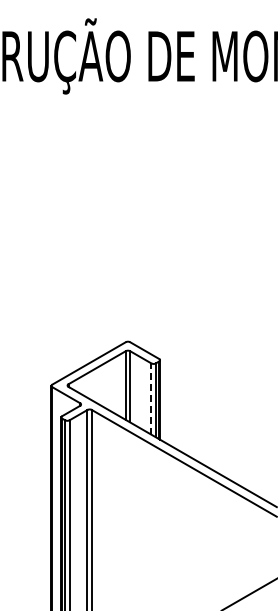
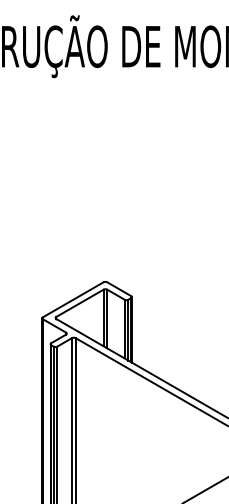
line: (151, 399) -> (124, 329), dashed -> solid

